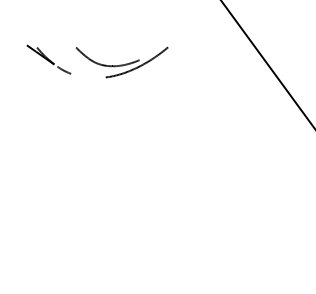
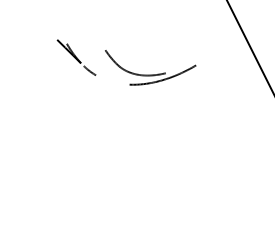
part: (97, 61) -> (124, 67), moved

